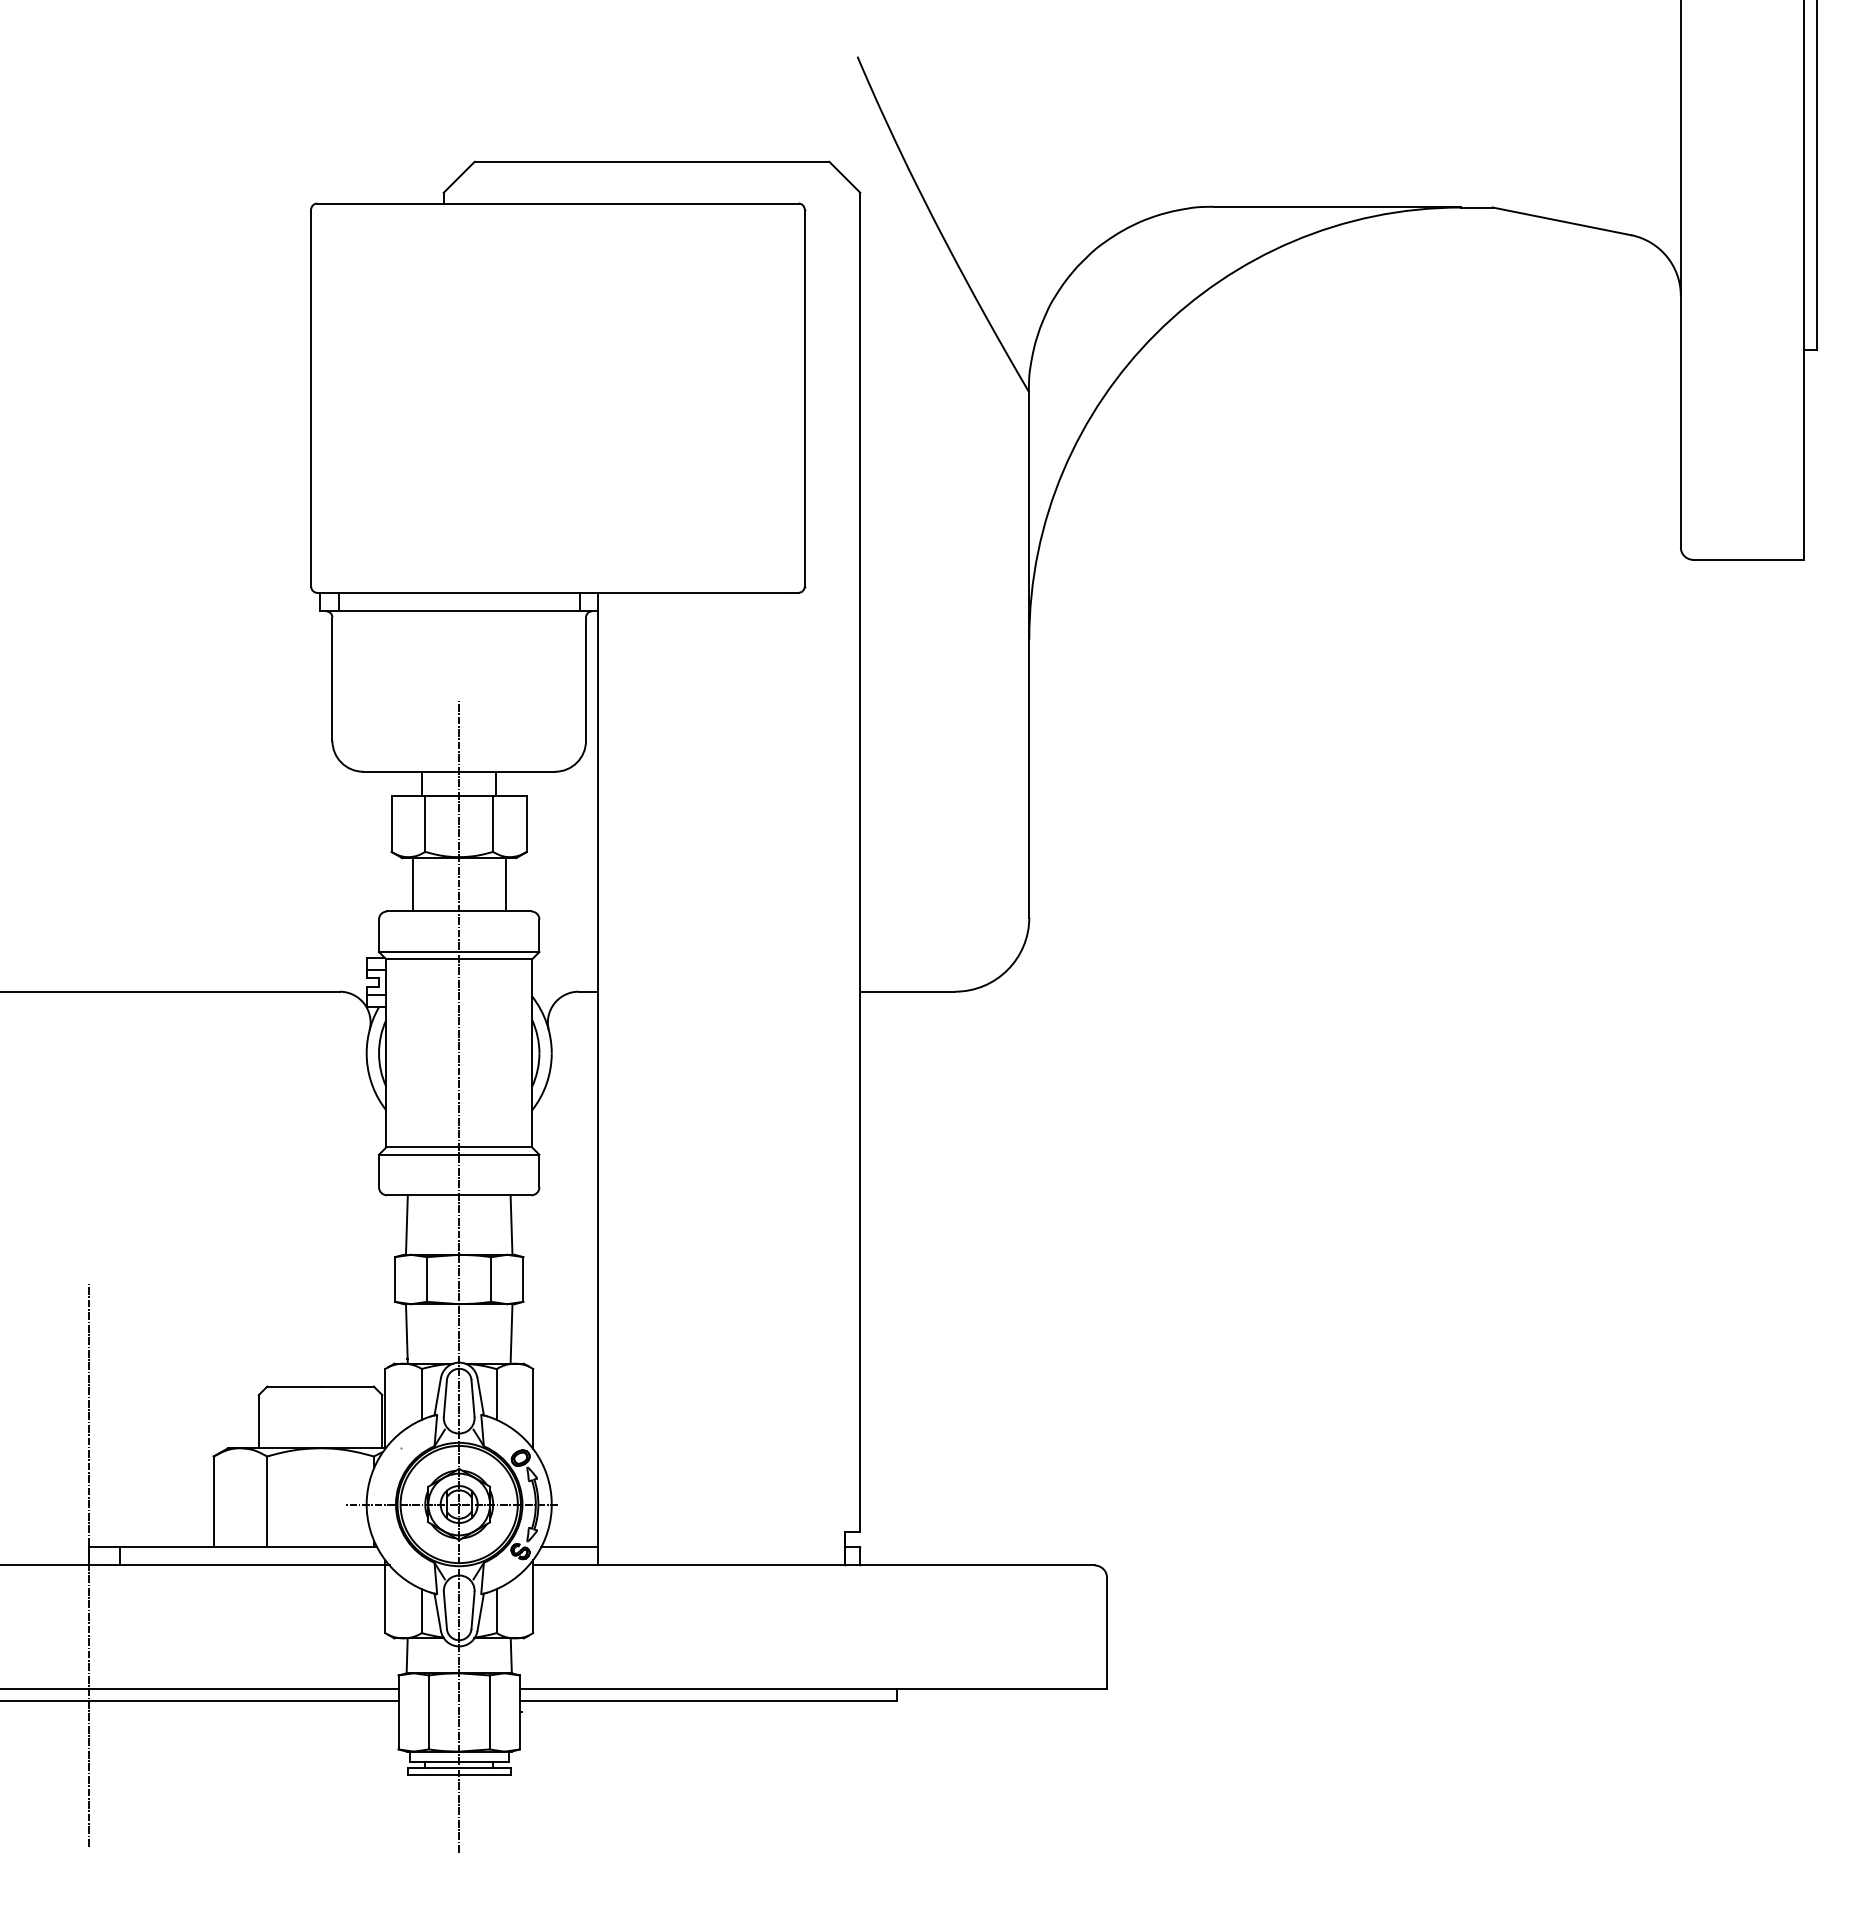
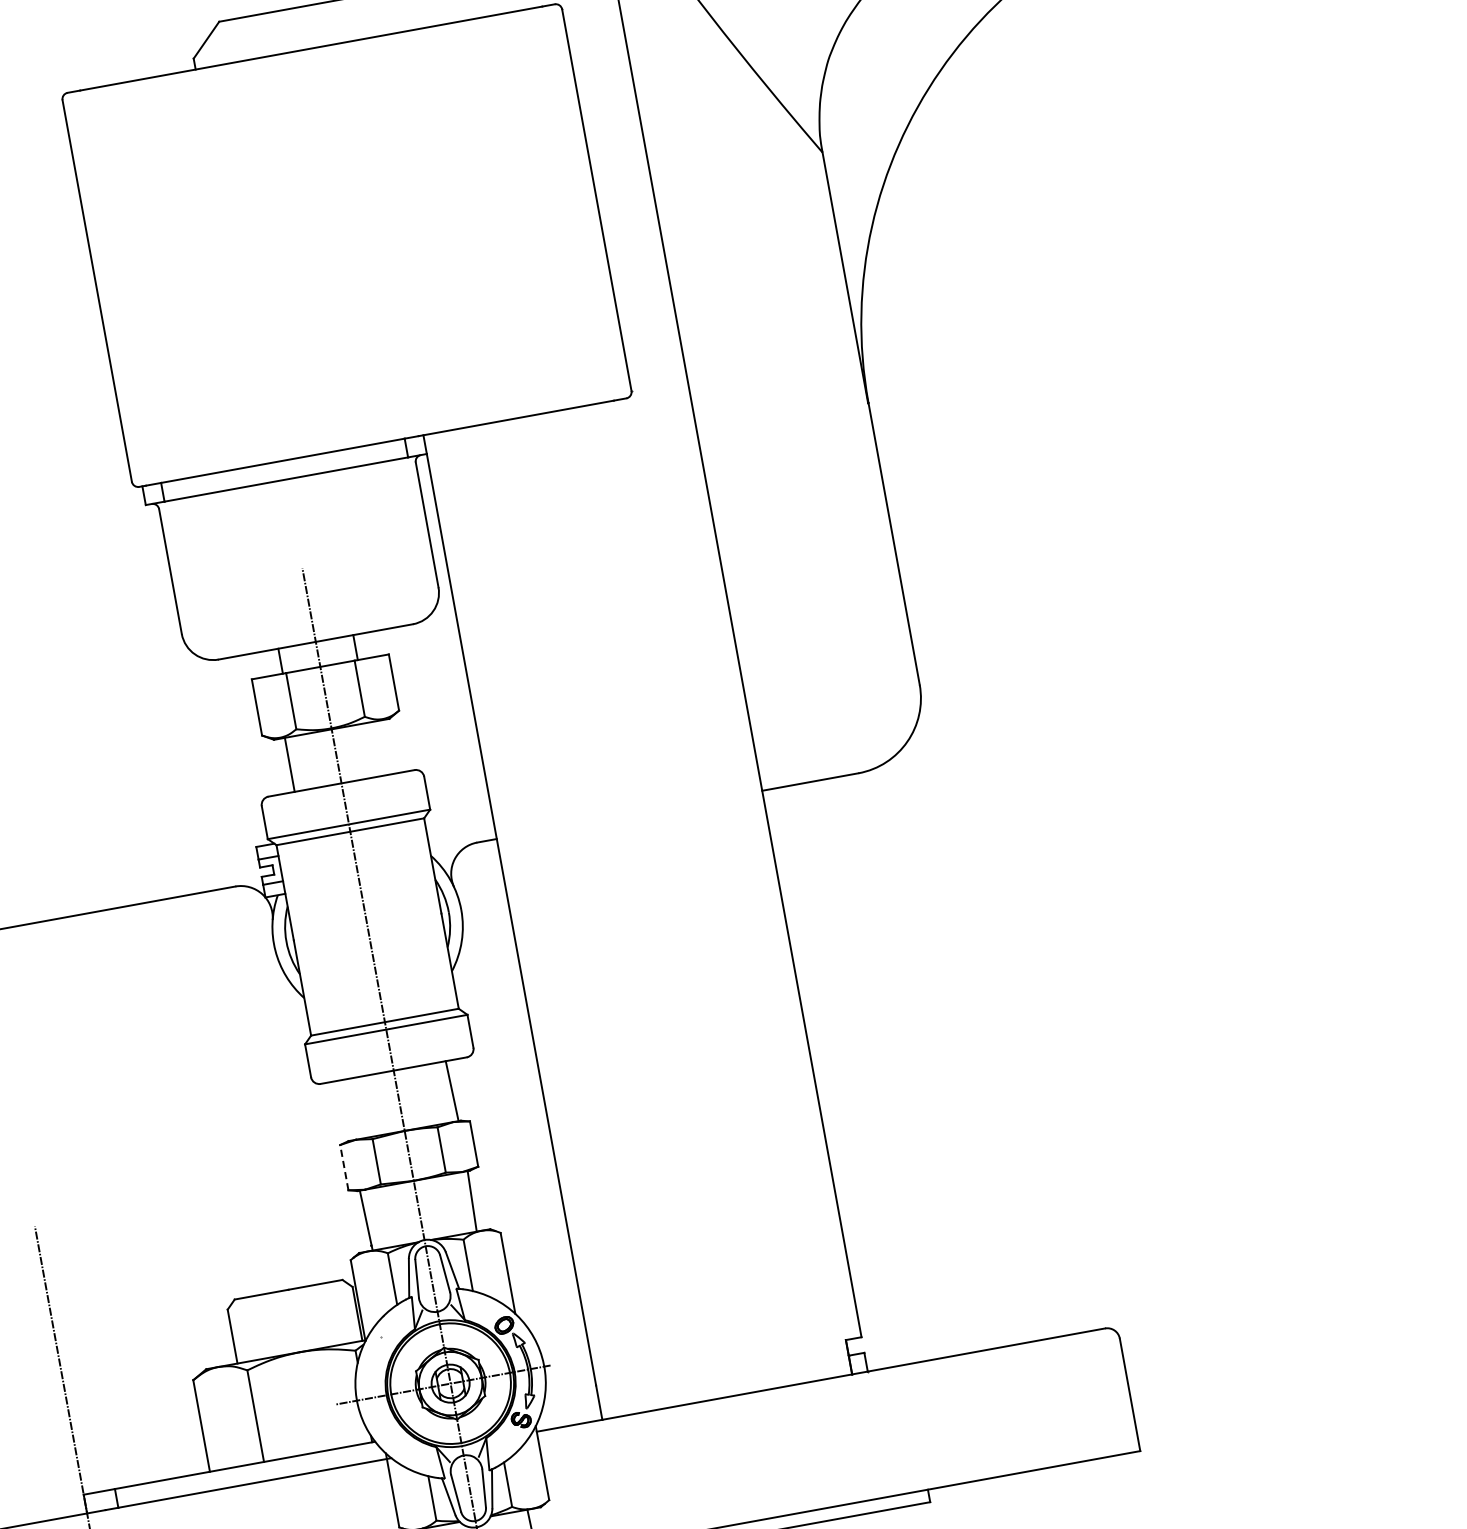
line: (505, 884) -> (383, 747), removed
line: (406, 1224) -> (345, 1109), removed
line: (395, 1279) -> (344, 1167), solid -> dashed
line: (569, 1546) -> (569, 1405), removed

